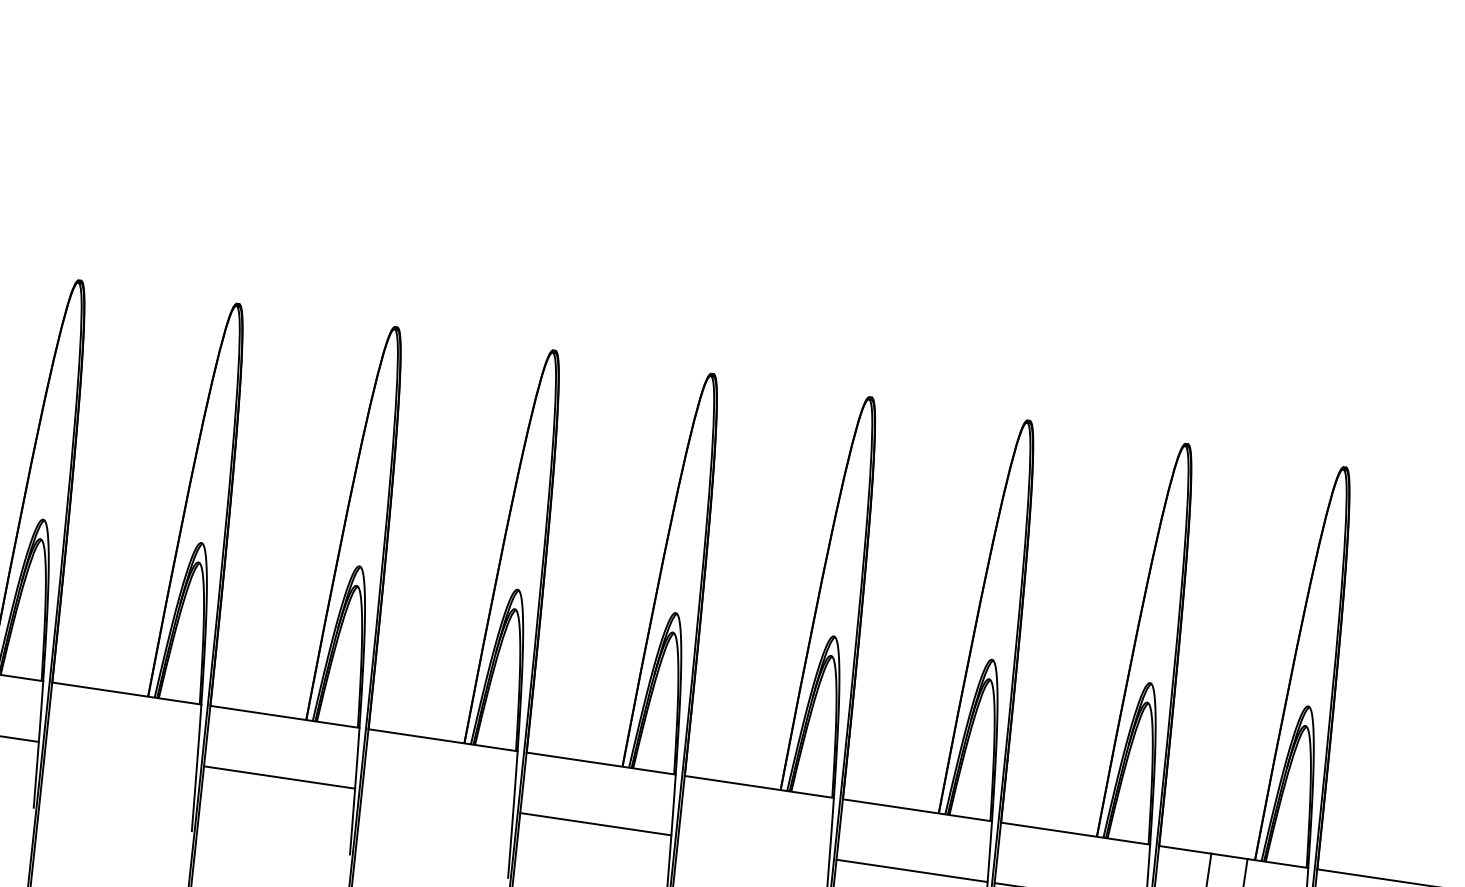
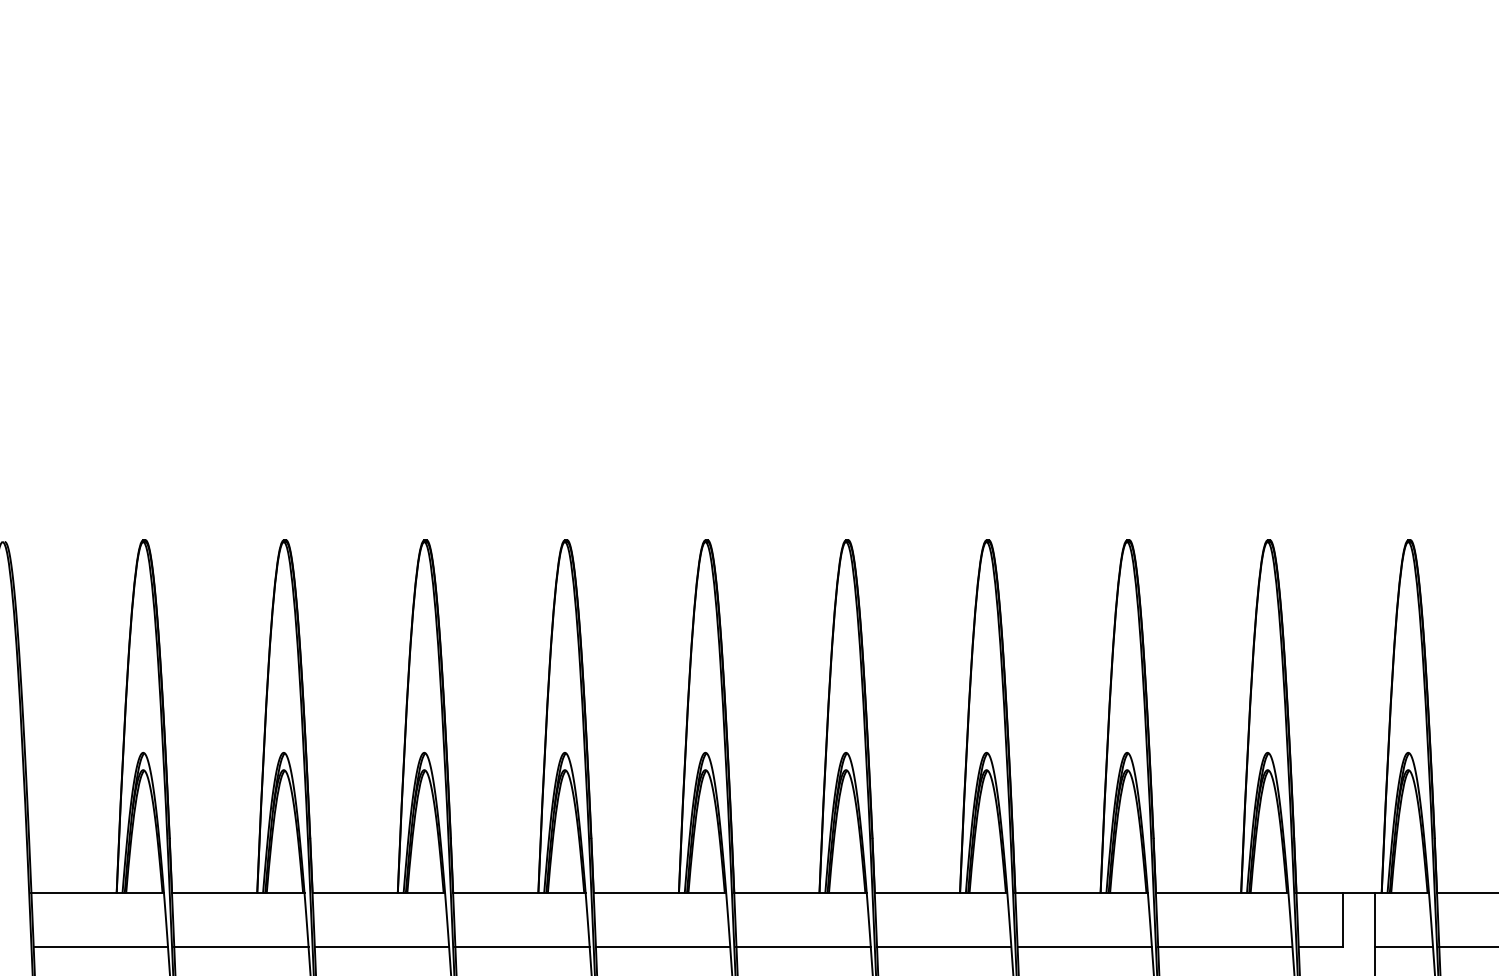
line: (120, 753) -> (381, 946), added
line: (437, 800) -> (662, 946), added
line: (754, 847) -> (944, 946), added

